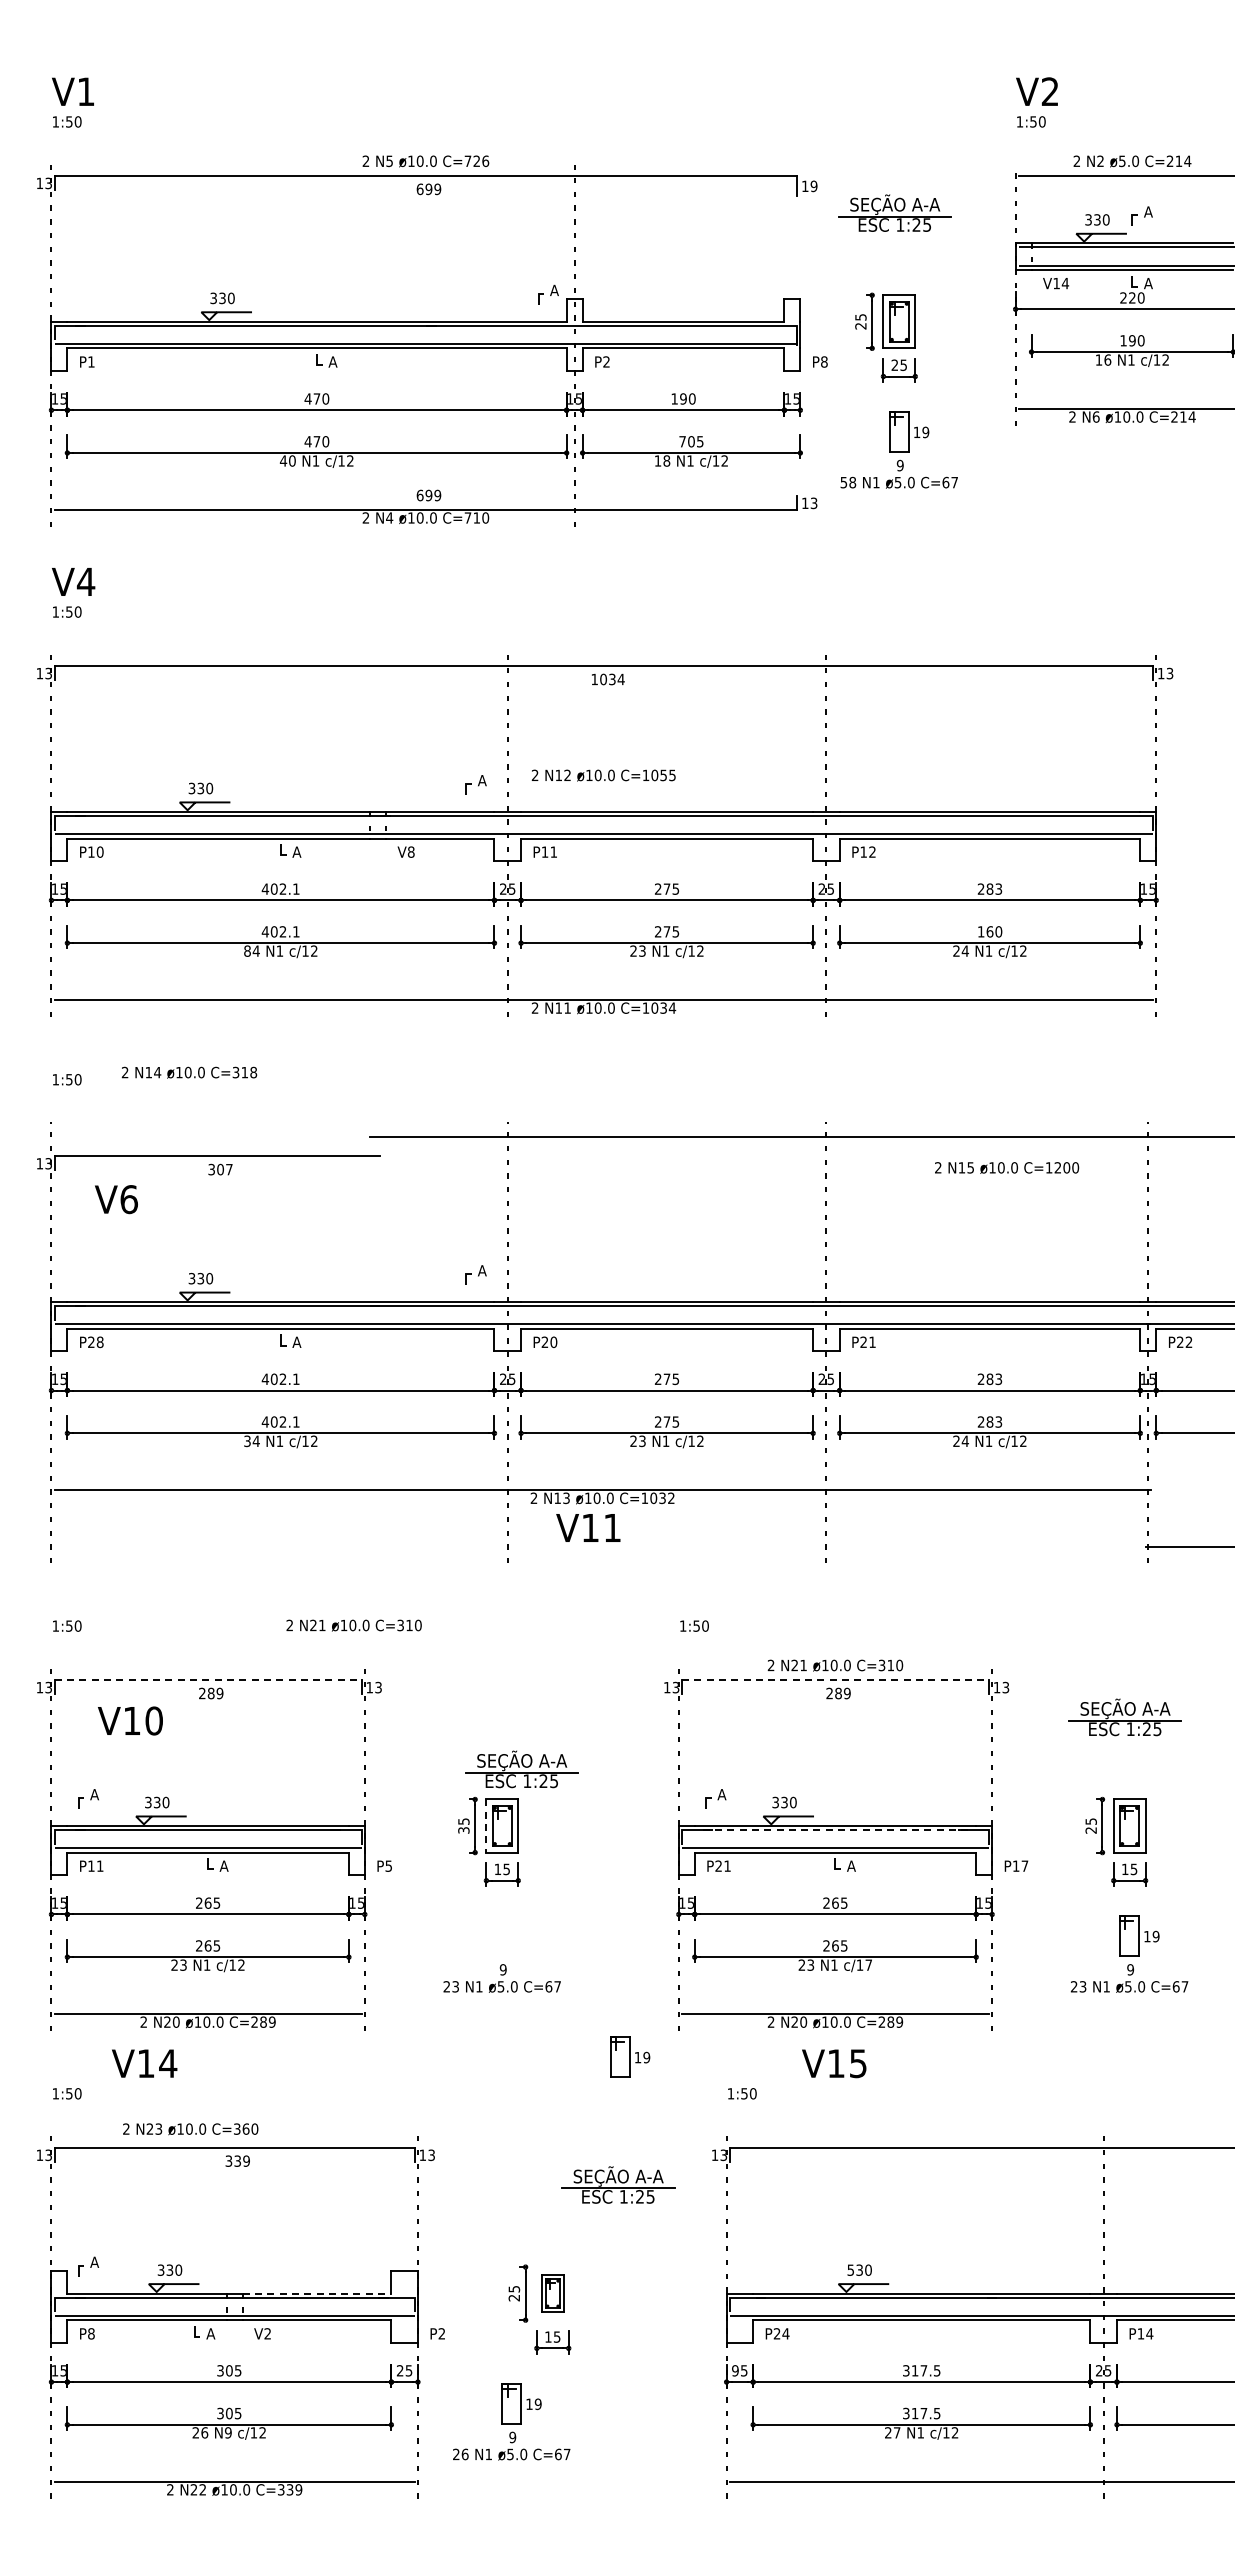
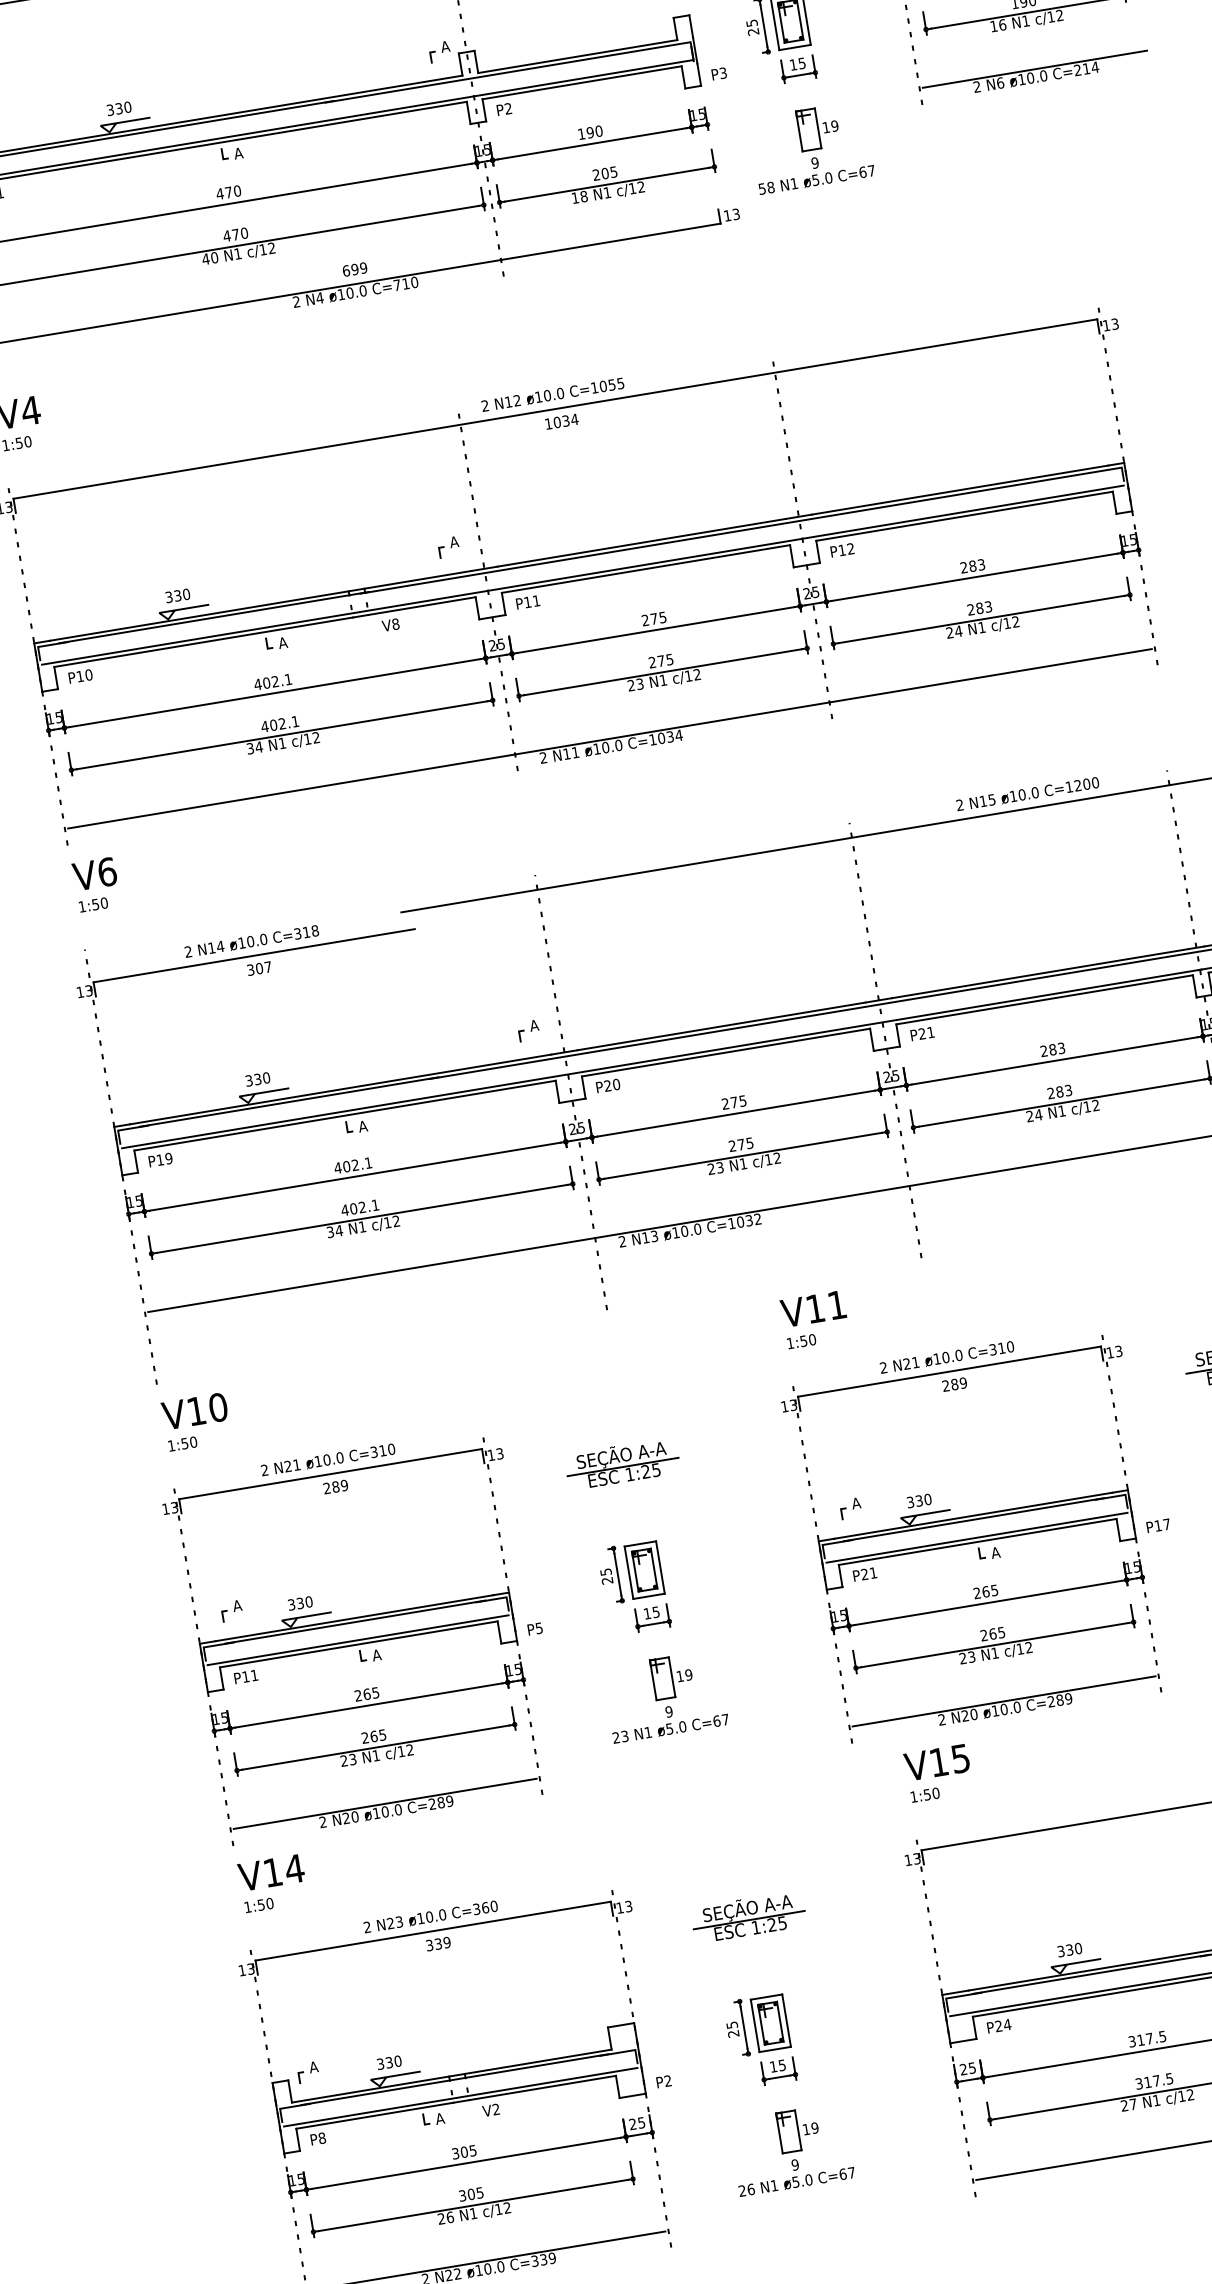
text: (824, 361) -> (723, 72), P8 -> P3
text: (894, 364) -> (792, 64), 25 -> 15
text: (682, 441) -> (596, 174), 705 -> 205
text: (603, 775) -> (552, 394), moved
text: (989, 931) -> (979, 608), 160 -> 283
text: (247, 950) -> (250, 748), 84 -> 34
text: (189, 1072) -> (251, 941), moved
text: (1007, 1167) -> (1028, 793), moved
text: (116, 1199) -> (94, 874), moved
text: (95, 1342) -> (164, 1159), P28 -> P19
text: (588, 1527) -> (813, 1308), moved
text: (353, 1625) -> (327, 1459), moved
line: (208, 1679) -> (330, 1473), dashed -> solid
line: (835, 1679) -> (949, 1371), dashed -> solid
text: (130, 1720) -> (194, 1410), moved
part: (521, 1769) -> (622, 1463), moved
line: (486, 1826) -> (629, 1573), dashed -> solid
text: (464, 1830) -> (608, 1580), 35 -> 25
line: (835, 1830) -> (974, 1520), dashed -> solid
text: (868, 1964) -> (1028, 1646), c/17 -> c/12
part: (630, 2056) -> (672, 1676), moved
text: (144, 2063) -> (271, 1872), moved
text: (834, 2063) -> (937, 1762), moved
text: (190, 2129) -> (430, 1917), moved
part: (618, 2184) -> (748, 1916), moved
text: (850, 2269) -> (1060, 1950), 530 -> 330
line: (317, 2293) -> (538, 2061), dashed -> solid
part: (552, 2293) -> (770, 2023), size x1.43
text: (735, 2370) -> (963, 2069), 95 -> 25
part: (511, 2421) -> (791, 2149), moved
text: (228, 2432) -> (473, 2213), N9 -> N1

